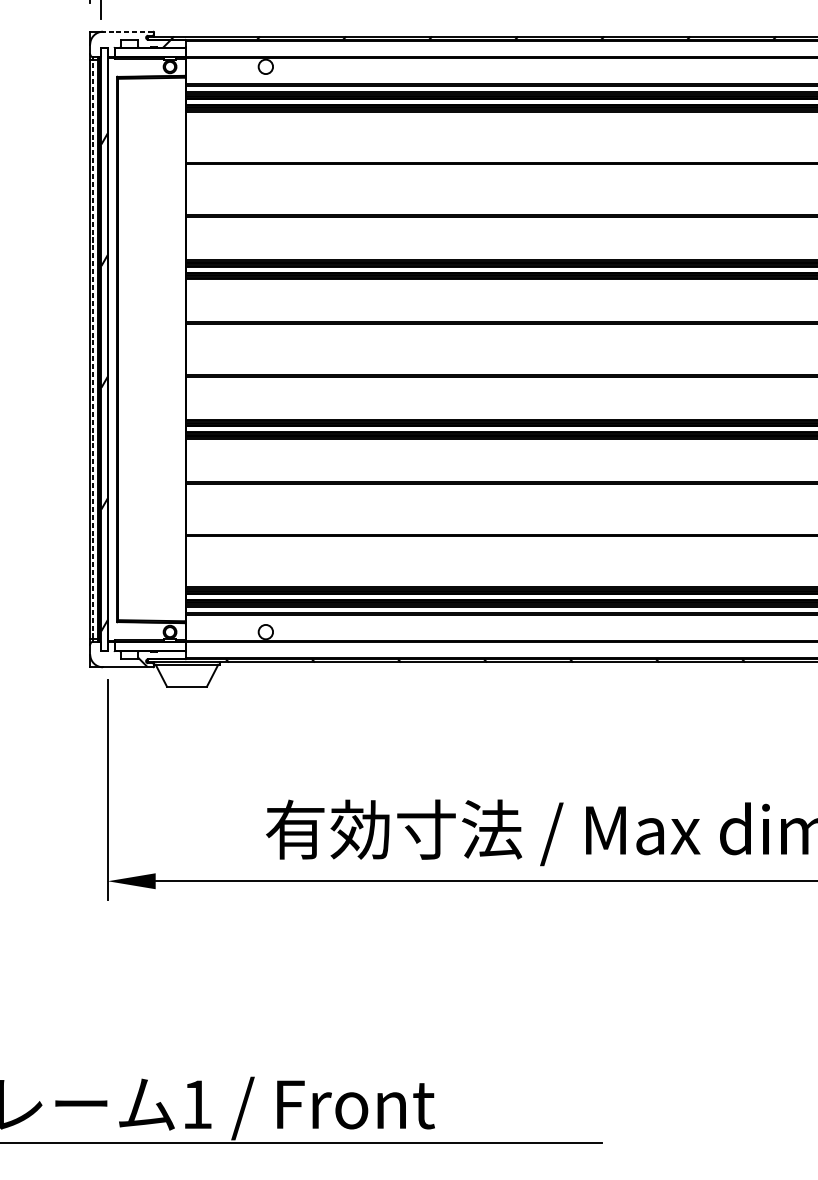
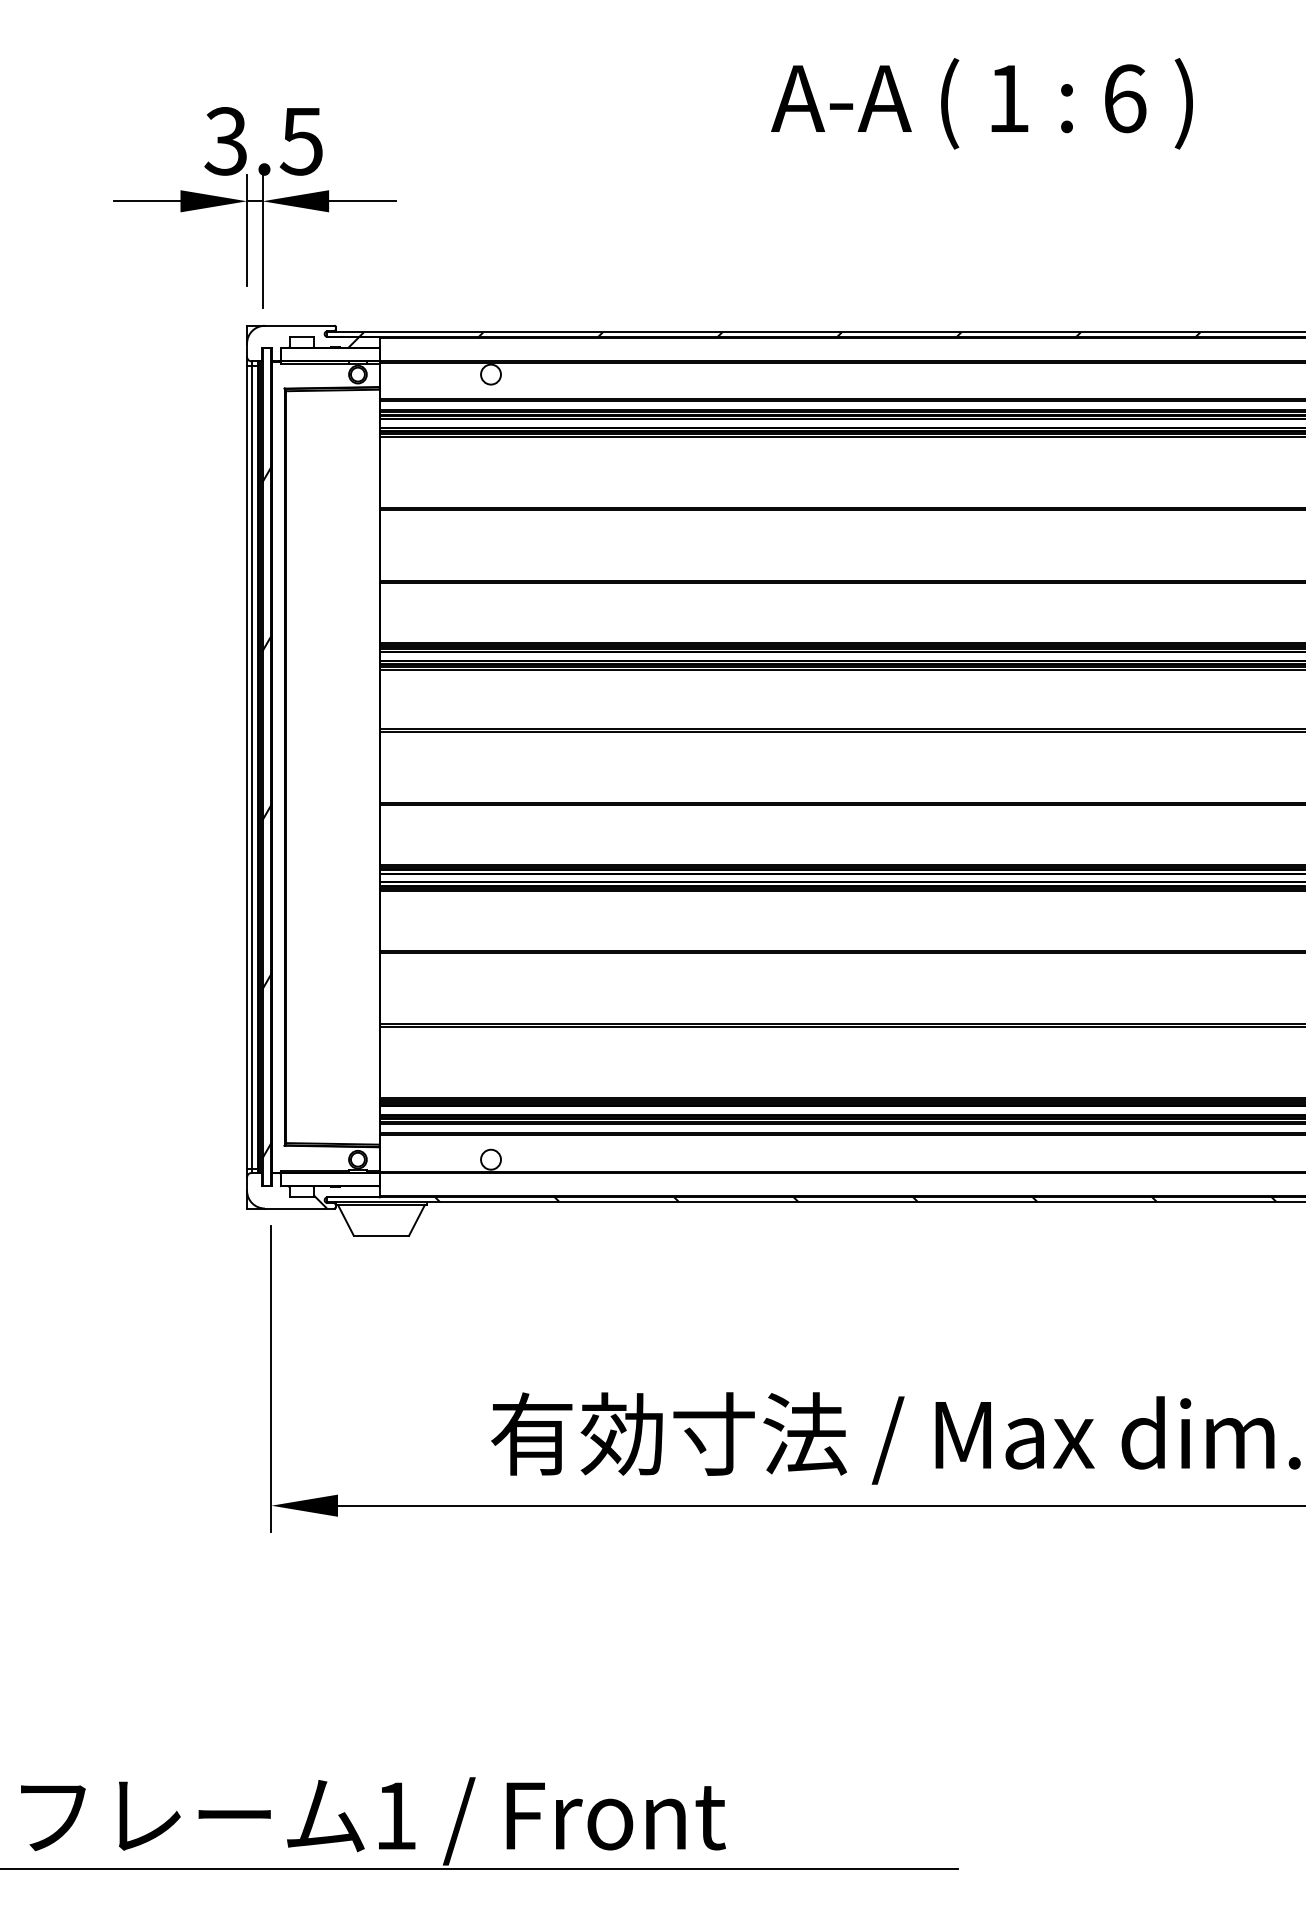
line: (127, 31) -> (299, 325), dashed -> solid
line: (93, 349) -> (251, 766), dashed -> solid

